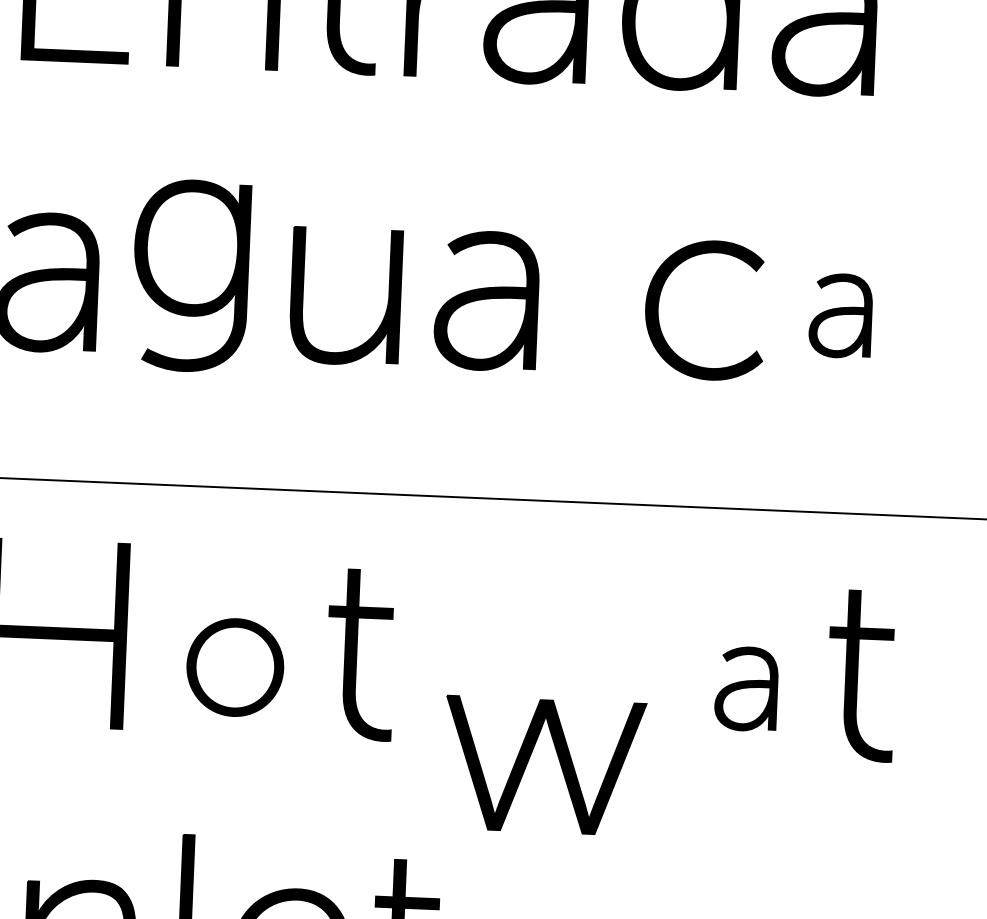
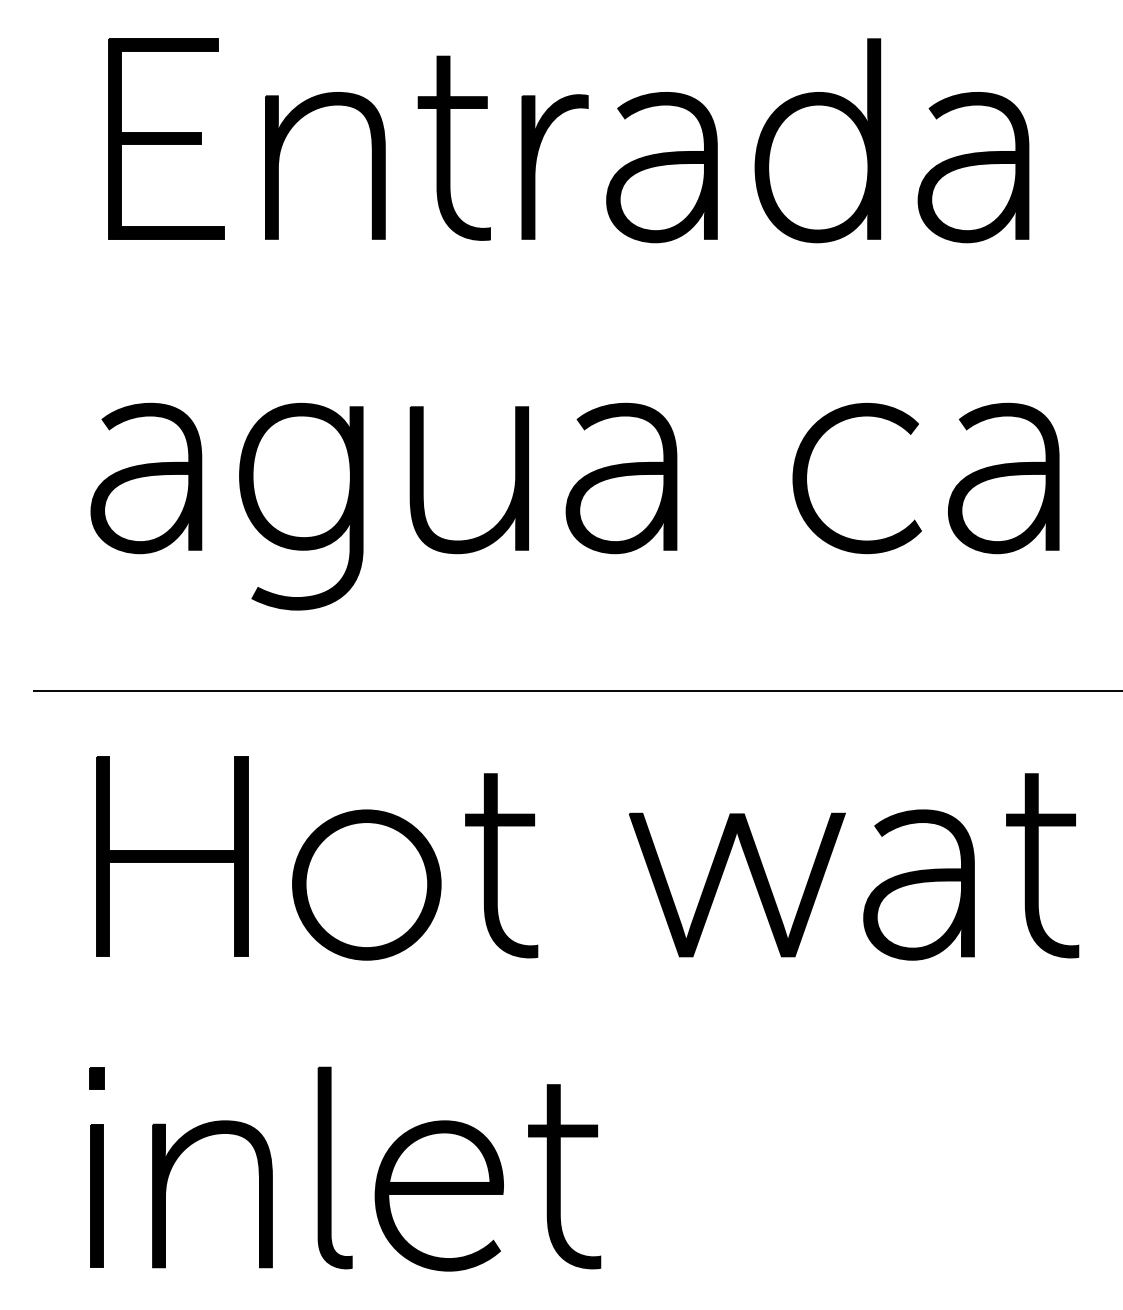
part: (191, 275) -> (301, 506), moved
part: (840, 315) -> (1003, 478), size x1.67
part: (234, 667) -> (366, 884), size x1.43
part: (746, 688) -> (918, 884), size x1.67
part: (529, 759) -> (721, 878), moved

